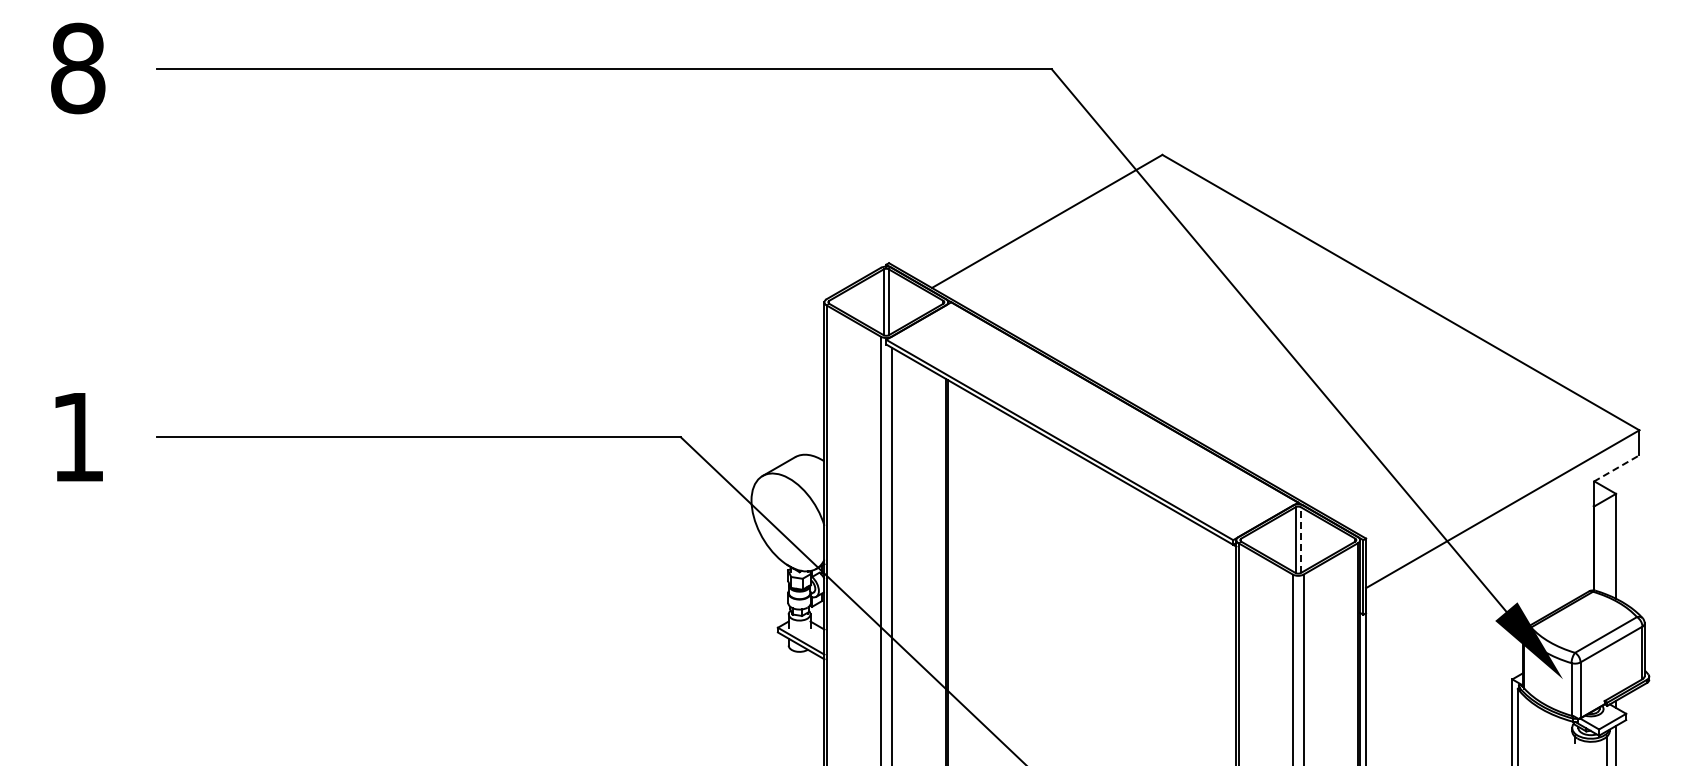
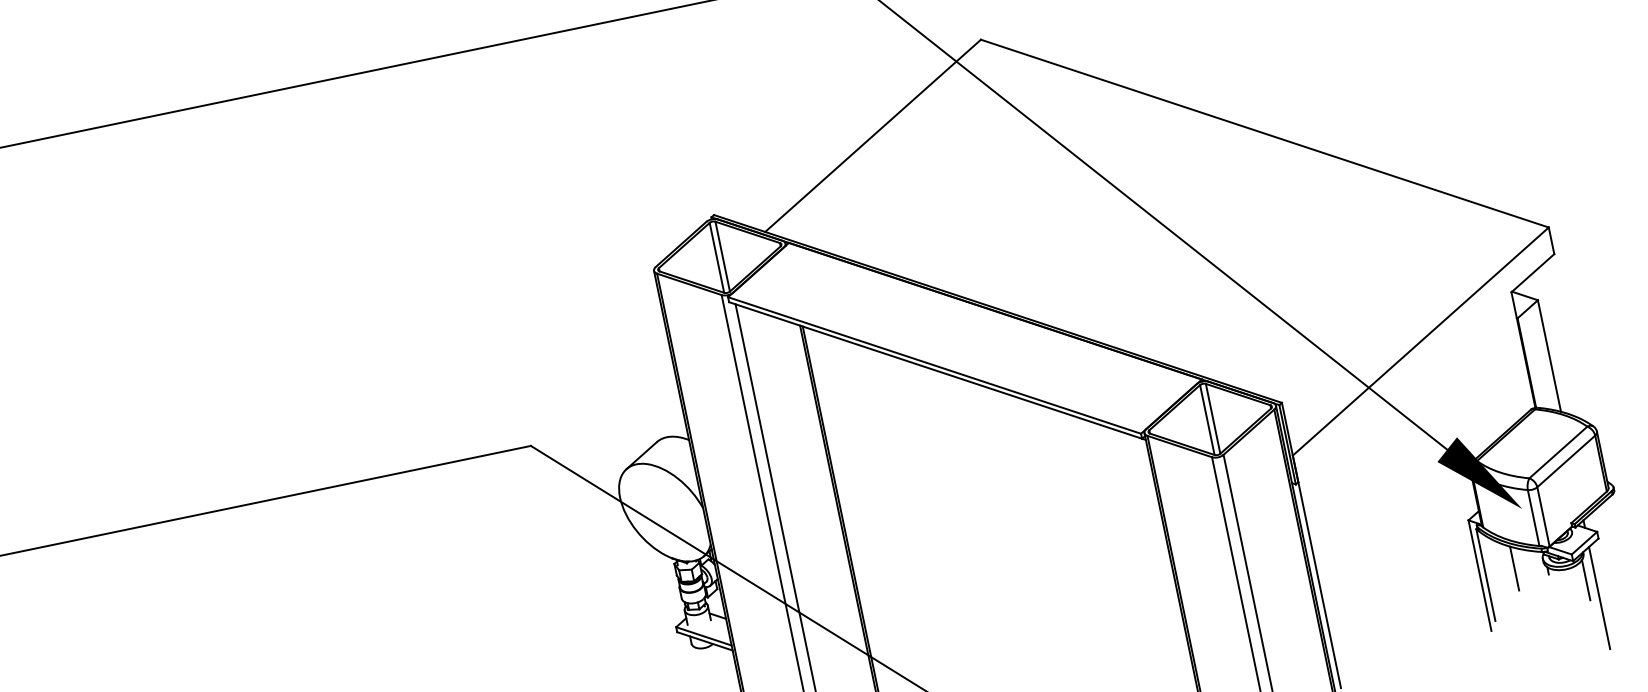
line: (1616, 468) -> (1532, 273), dashed -> solid
line: (1300, 540) -> (1212, 419), dashed -> solid
line: (1544, 731) -> (1514, 568), added

